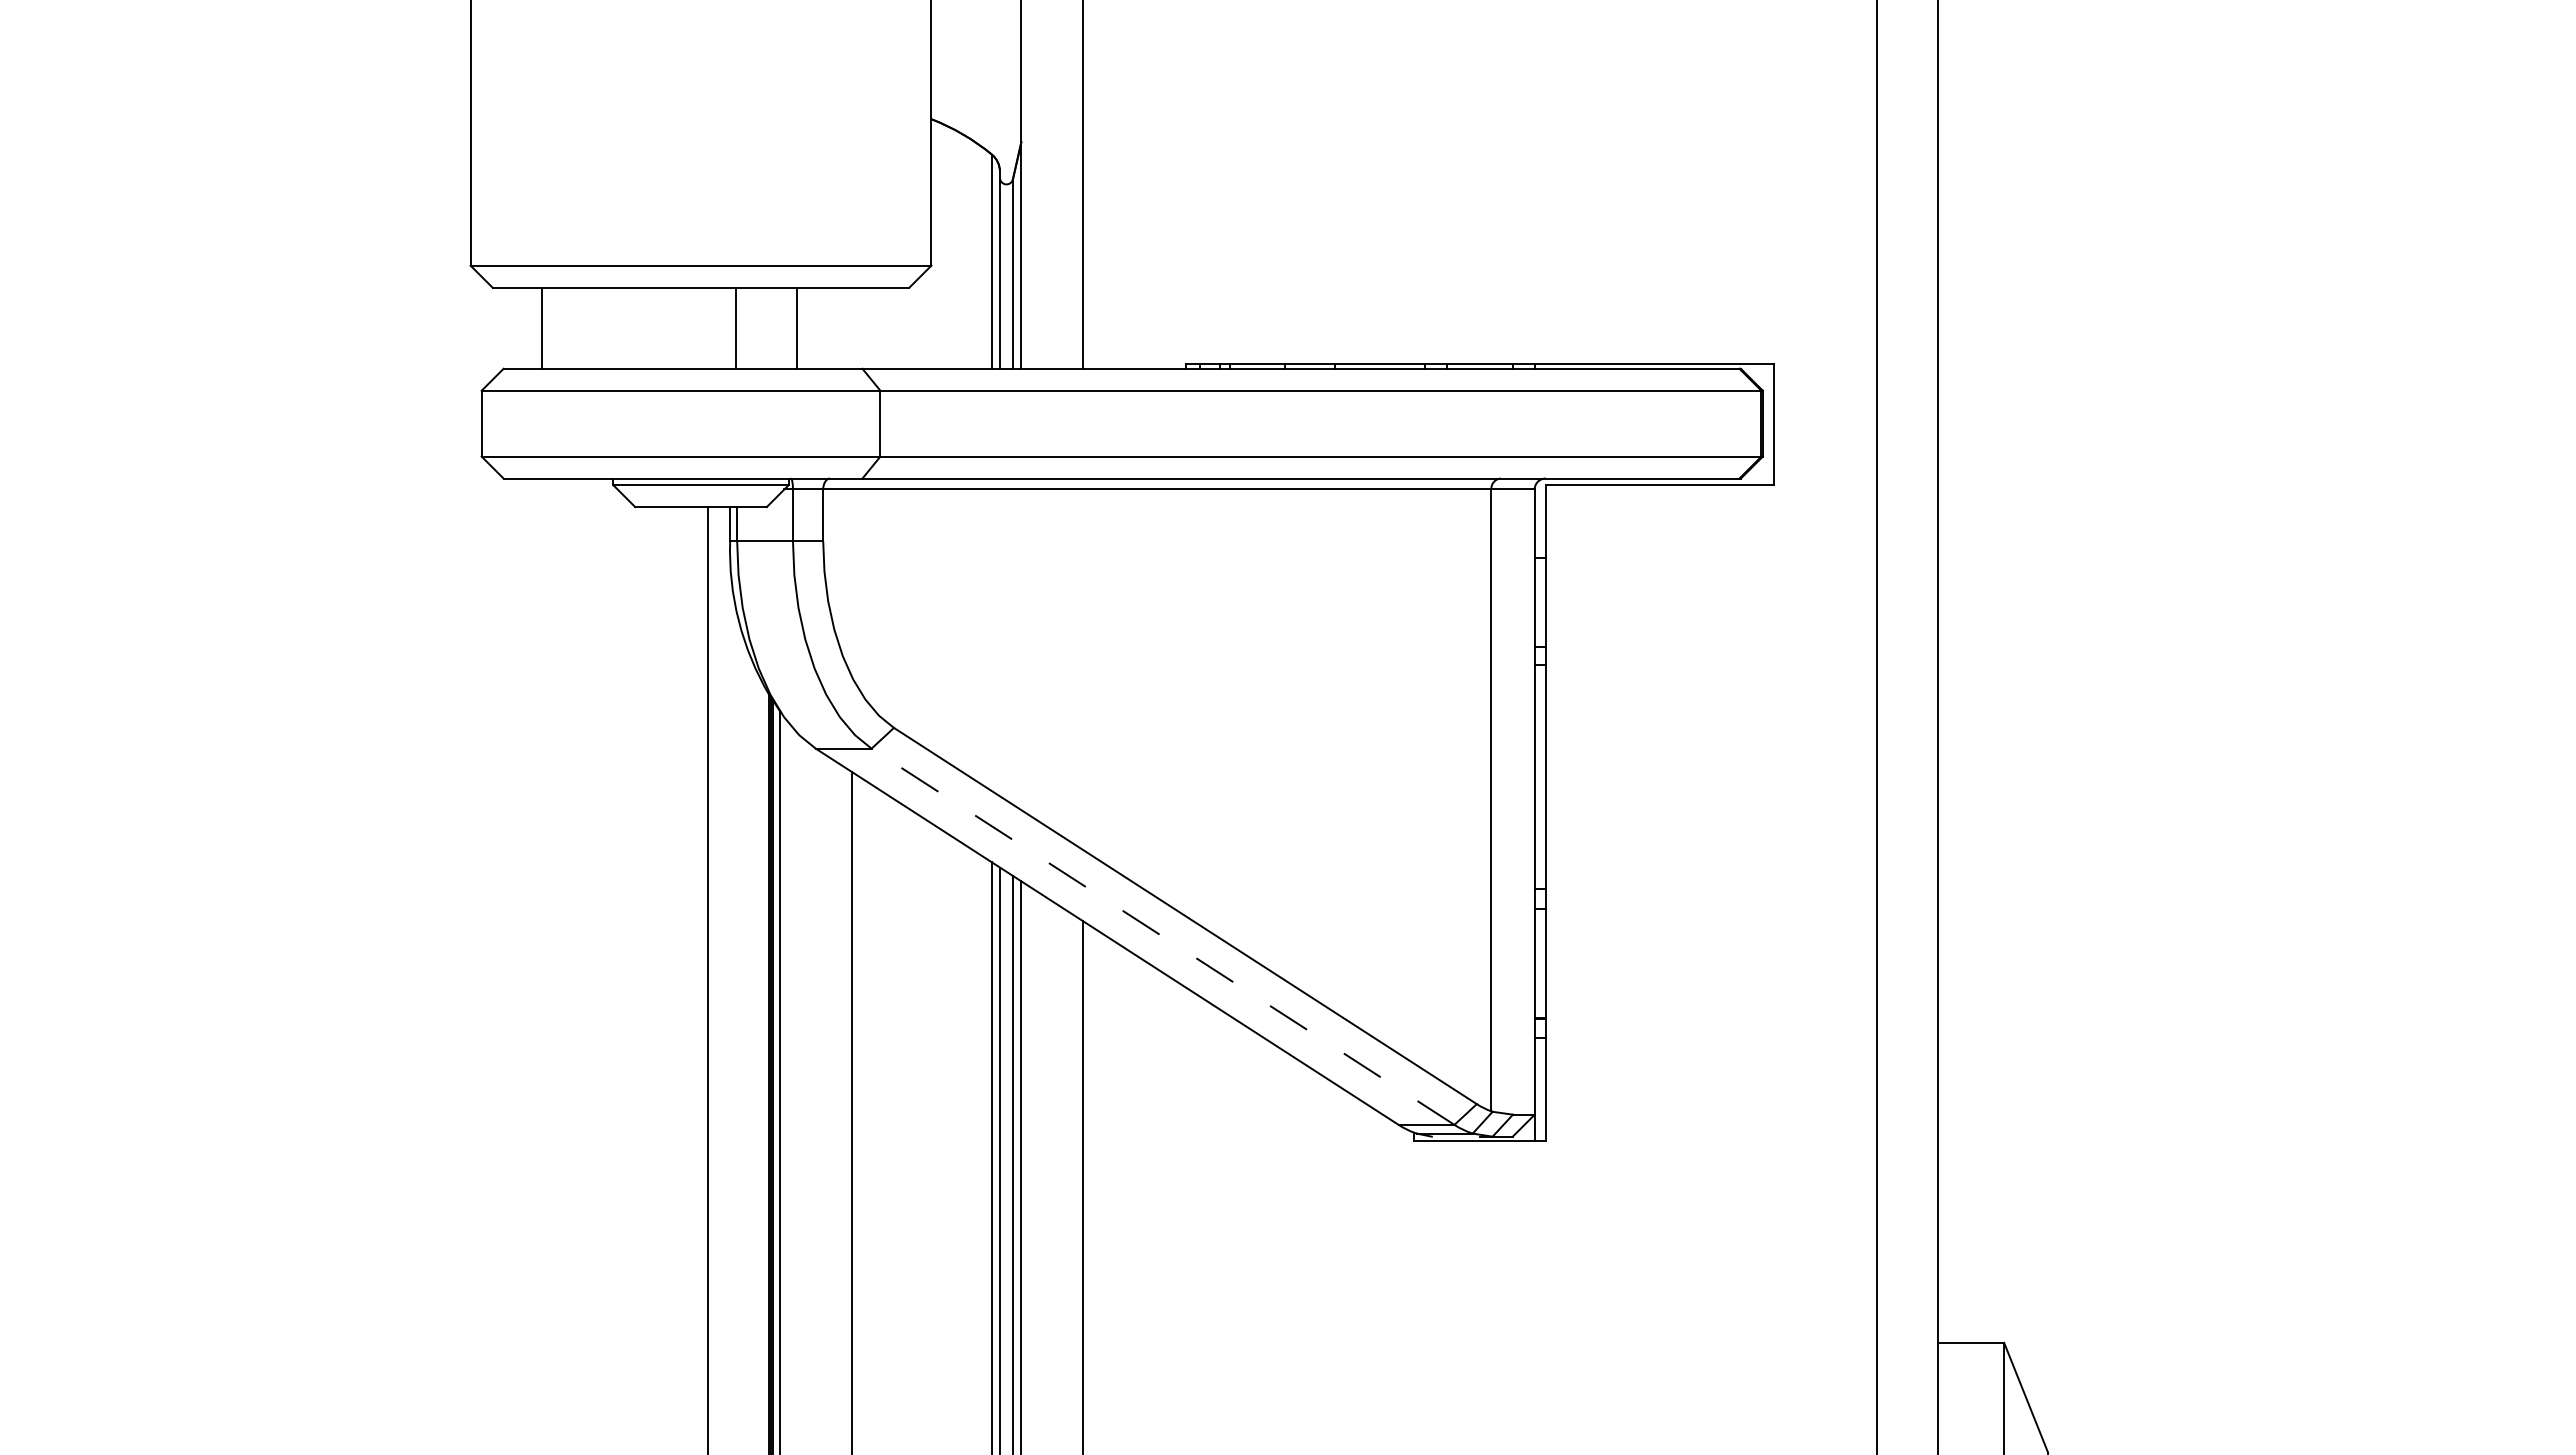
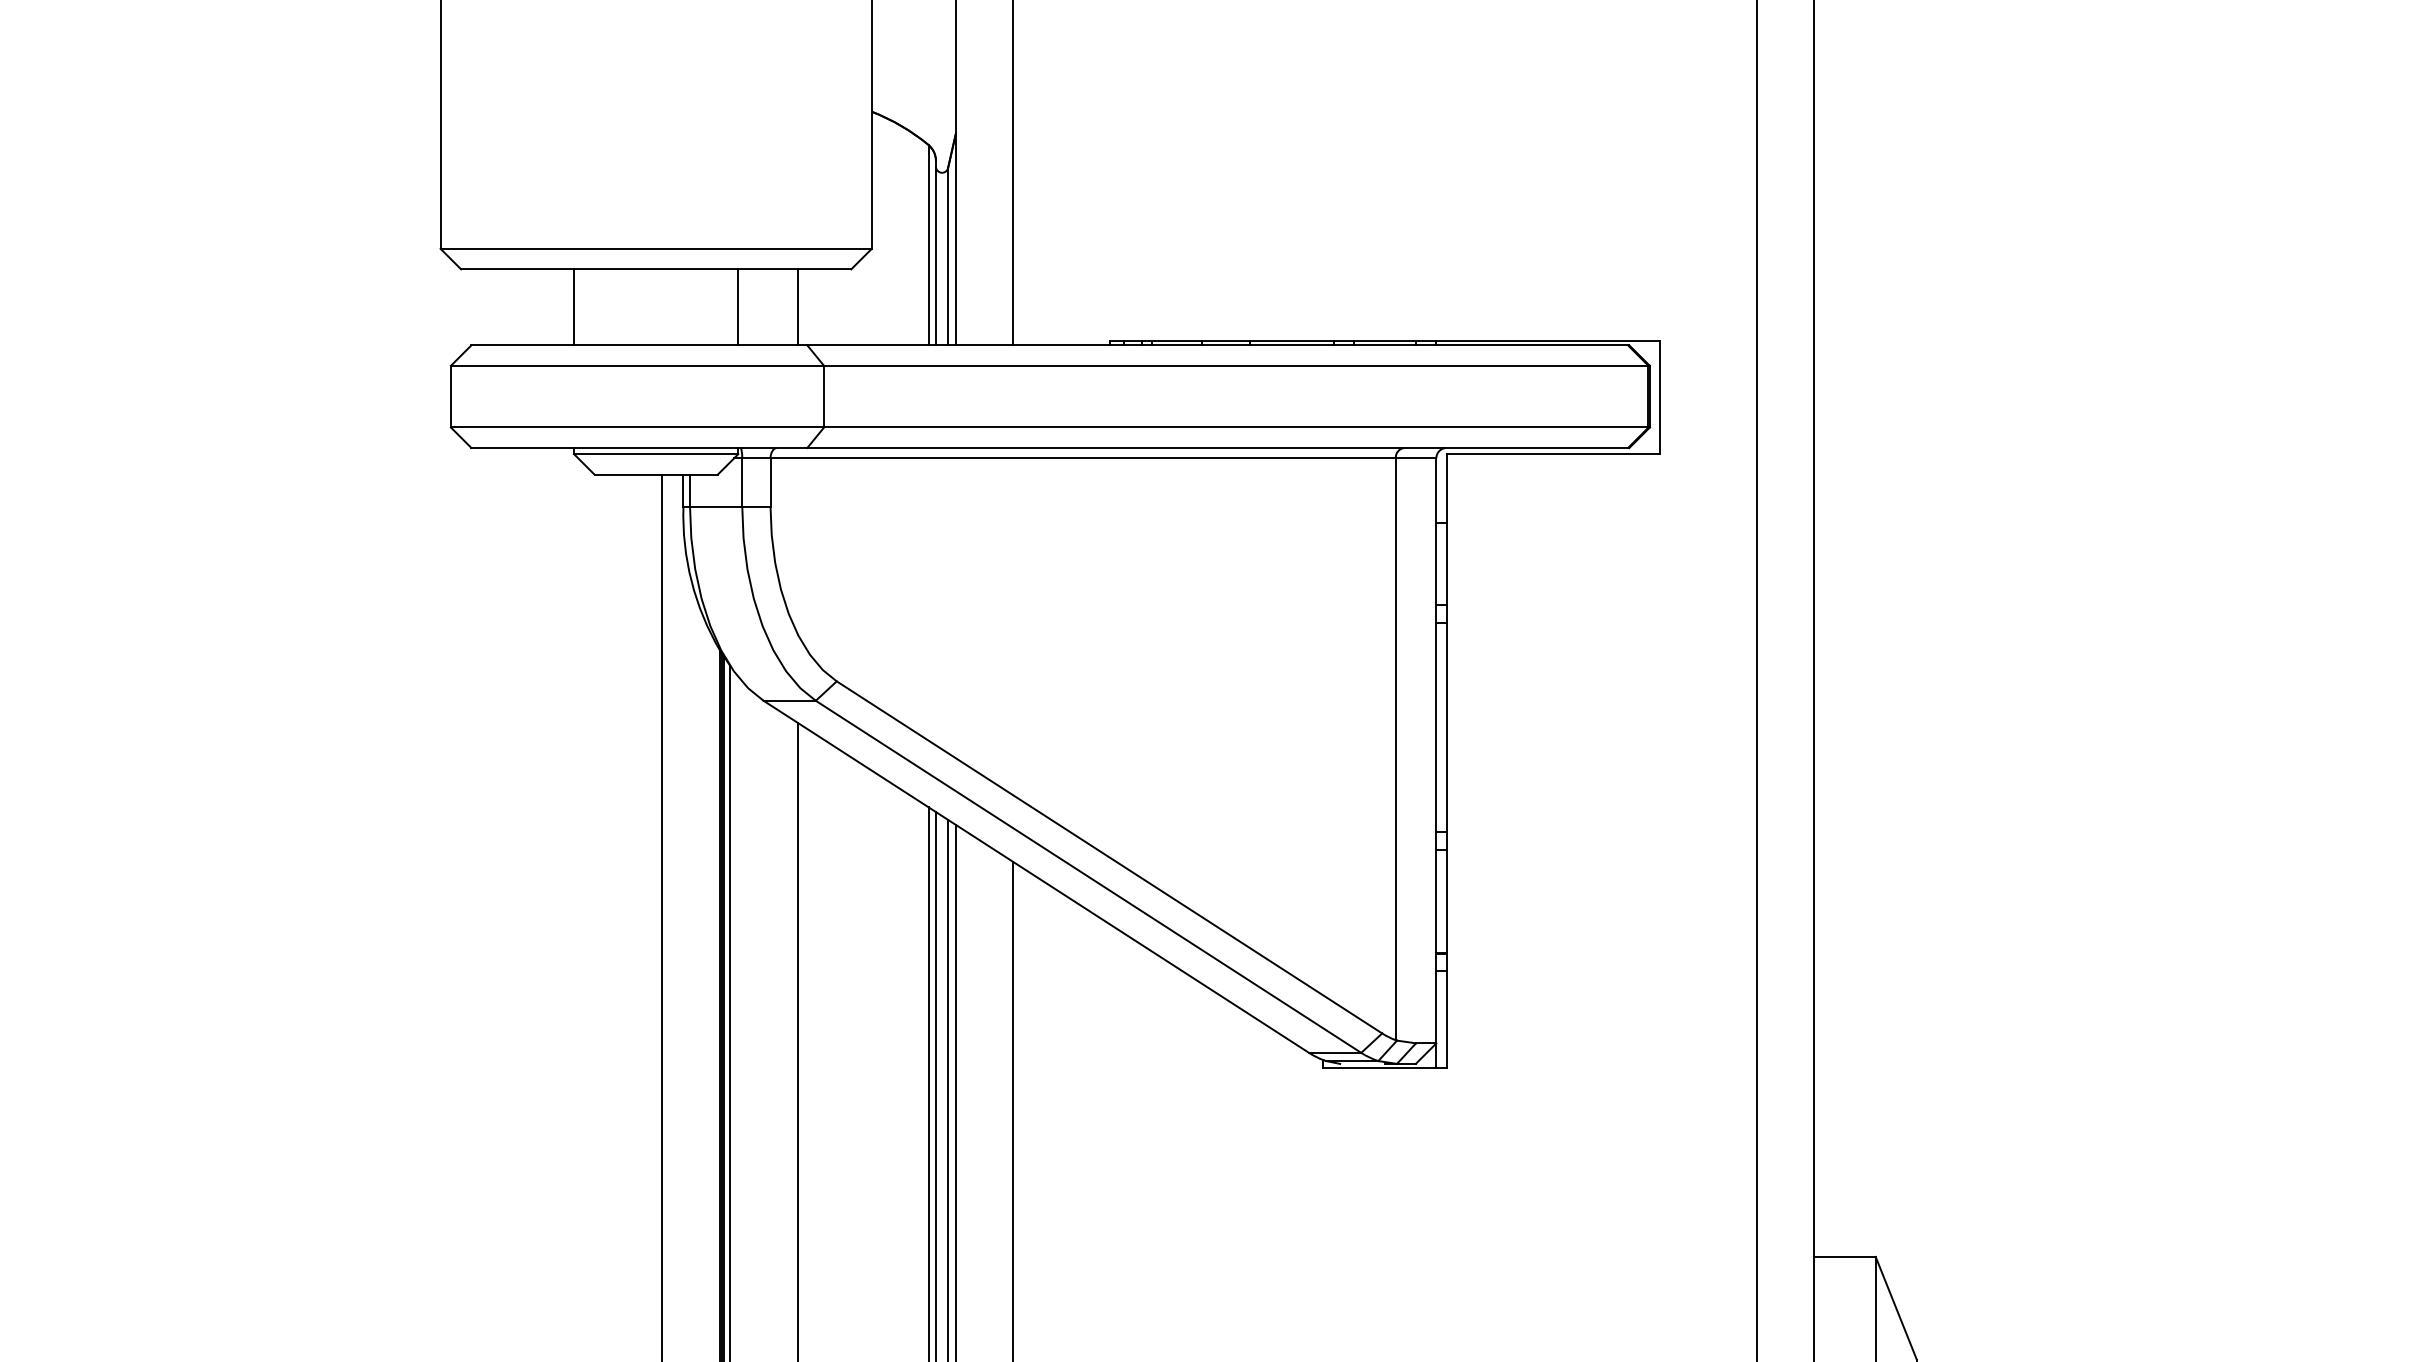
line: (542, 327) -> (574, 306), moved
line: (735, 327) -> (738, 306), moved
line: (797, 327) -> (797, 306), moved
line: (1163, 936) -> (1088, 876), dashed -> solid

